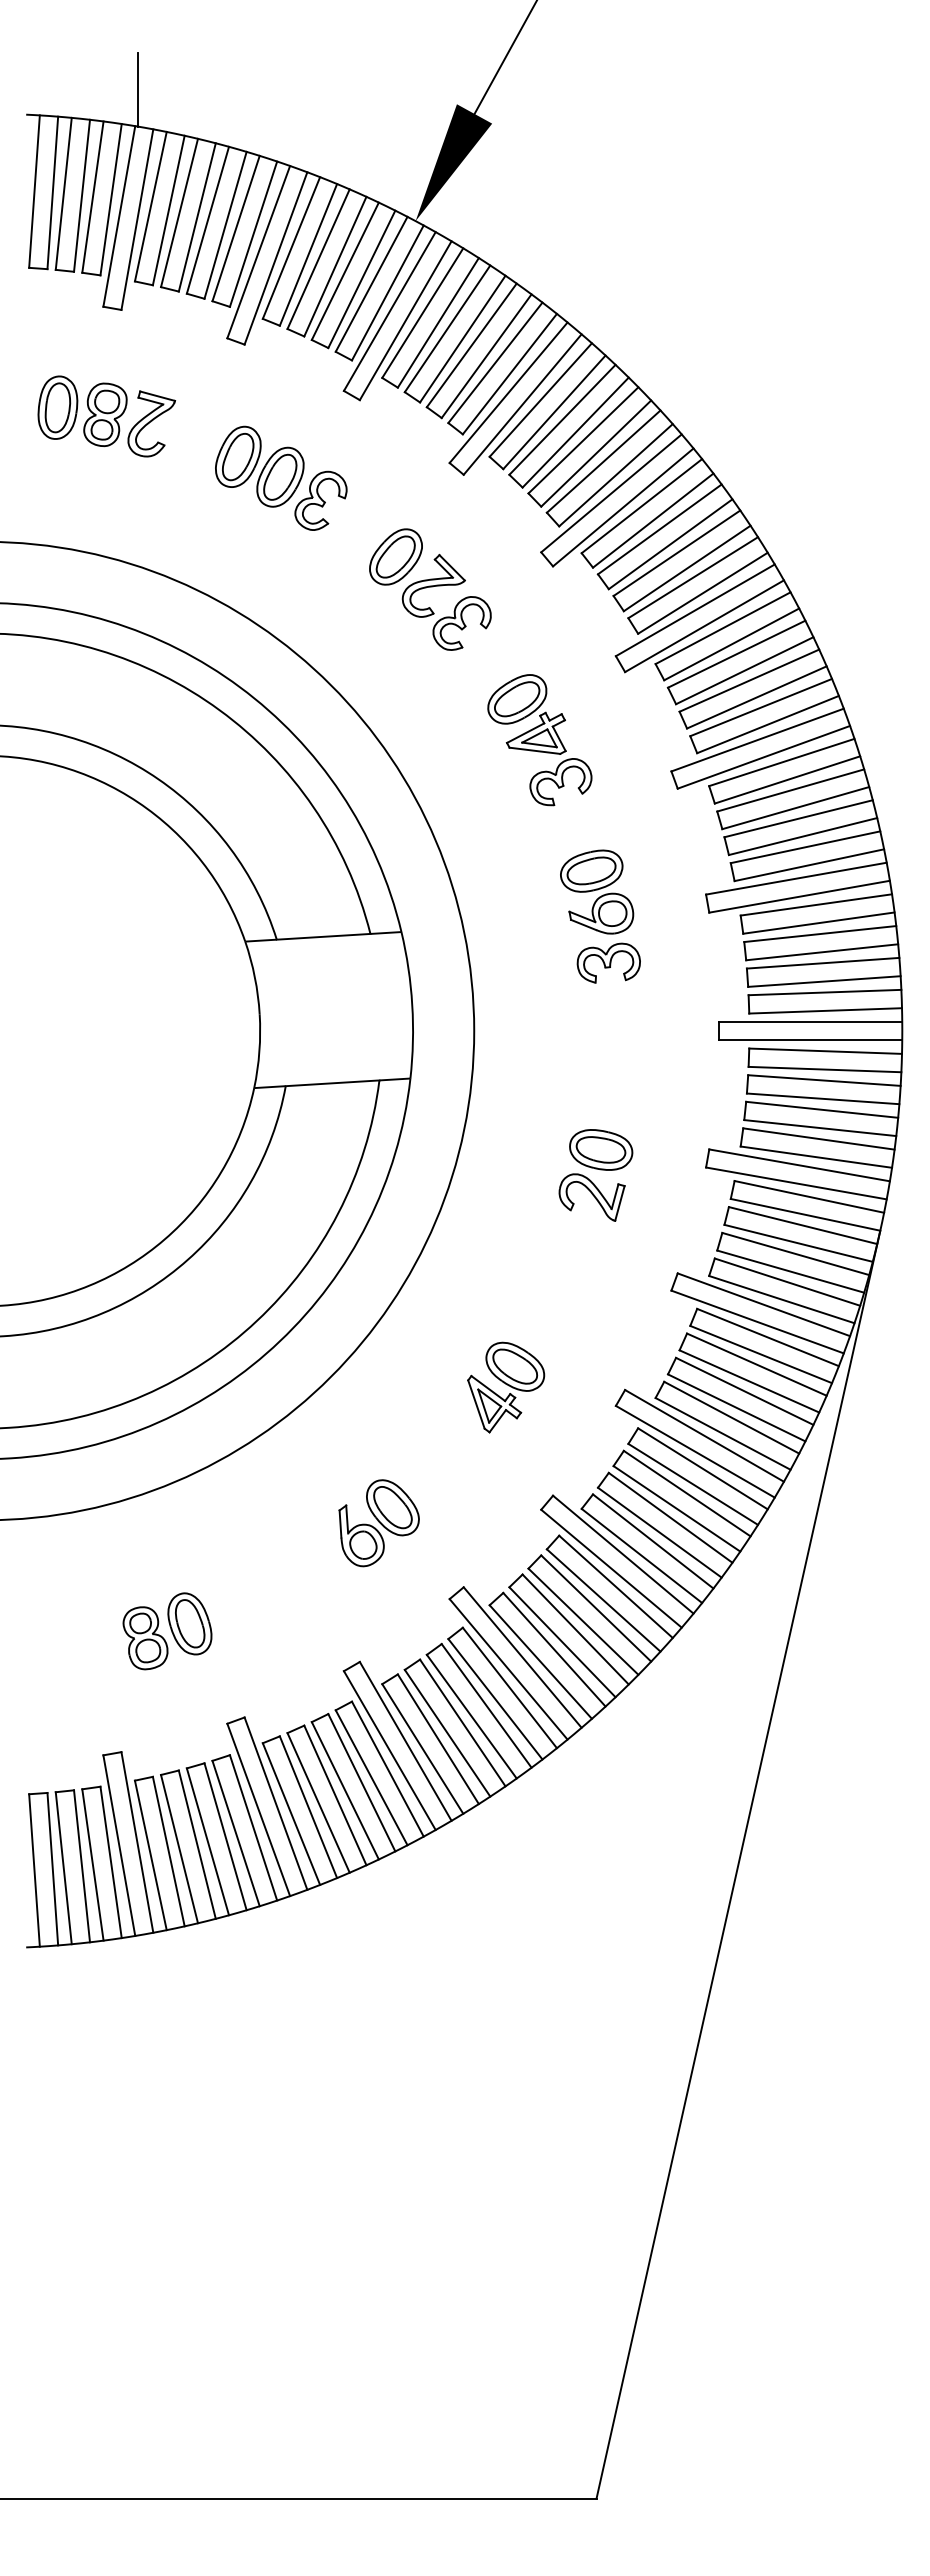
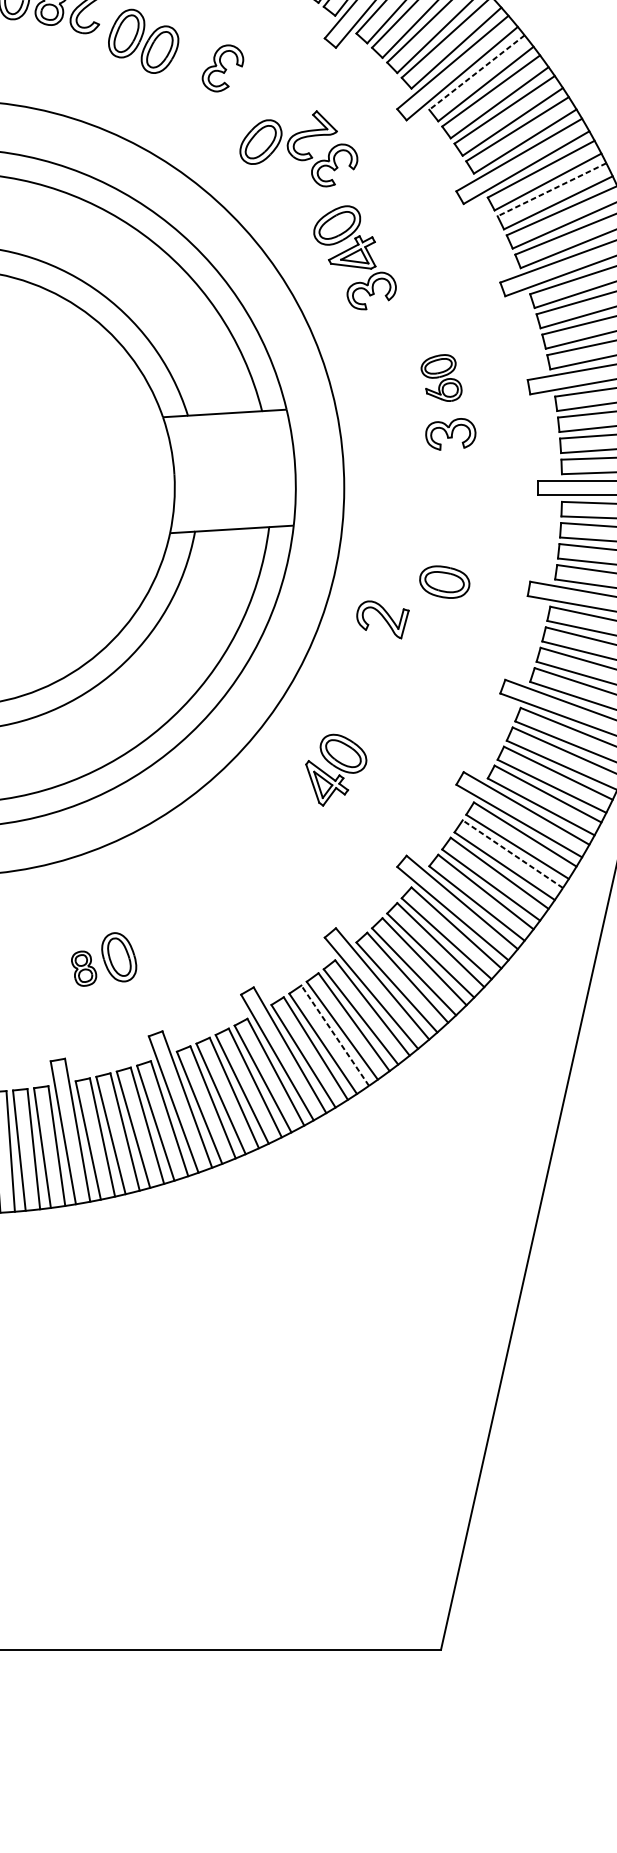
part: (259, 466) -> (143, 41), moved
line: (641, 506) -> (476, 72), solid -> dashed
part: (395, 556) -> (260, 141), moved
line: (736, 654) -> (551, 190), solid -> dashed
part: (539, 740) -> (354, 258), moved
part: (597, 891) -> (441, 377), size x0.7
part: (591, 1197) -> (382, 619), moved
part: (506, 1387) -> (336, 770), moved
line: (686, 1493) -> (512, 854), solid -> dashed
part: (378, 1523) -> (268, 877), removed
part: (145, 1638) -> (84, 968), size x0.7
line: (462, 1722) -> (334, 1035), solid -> dashed

